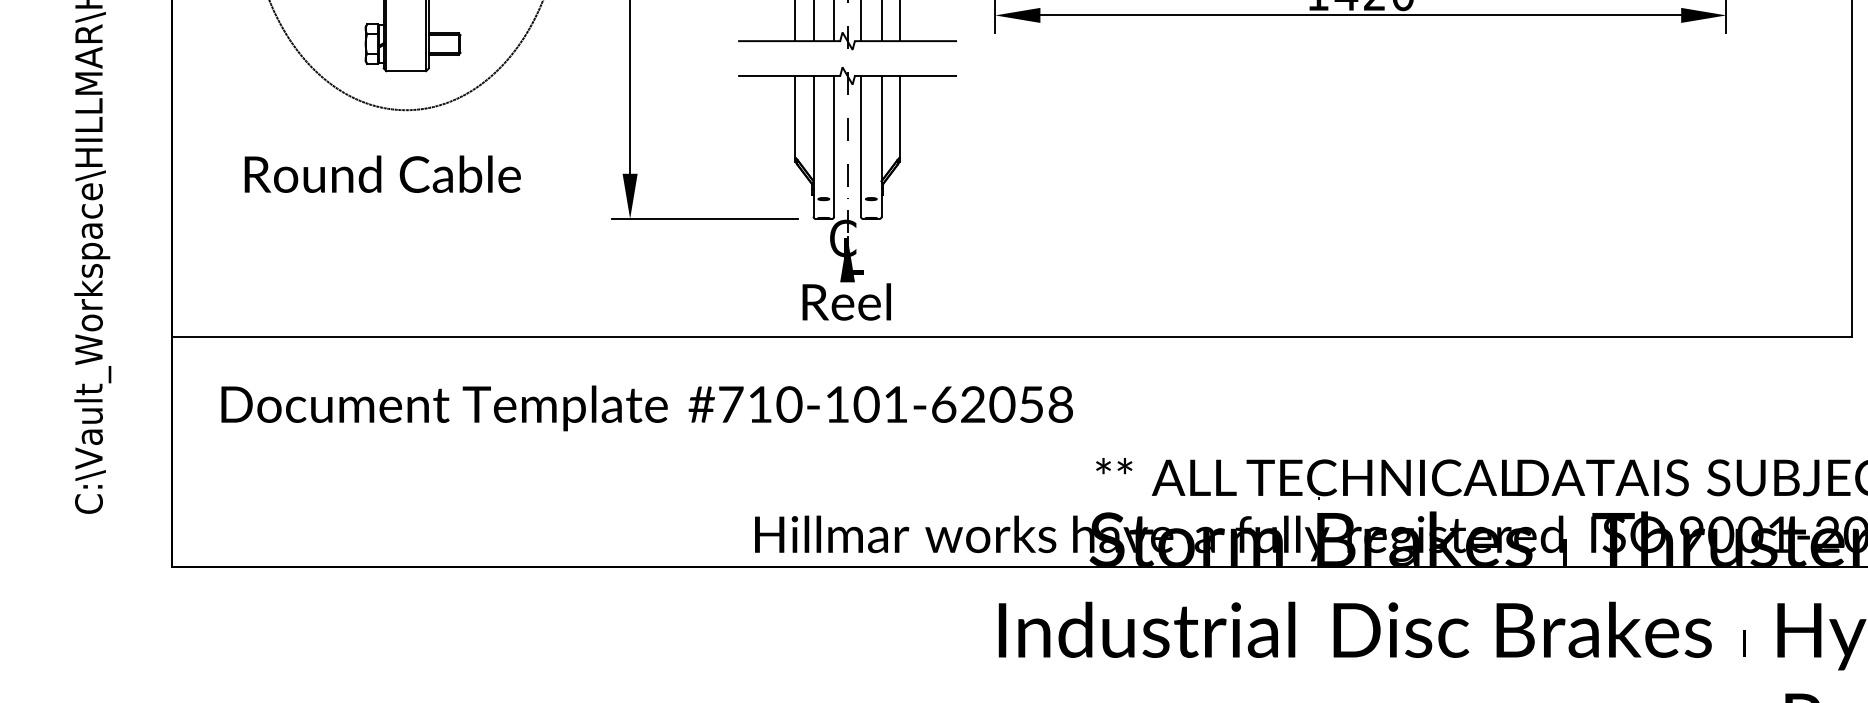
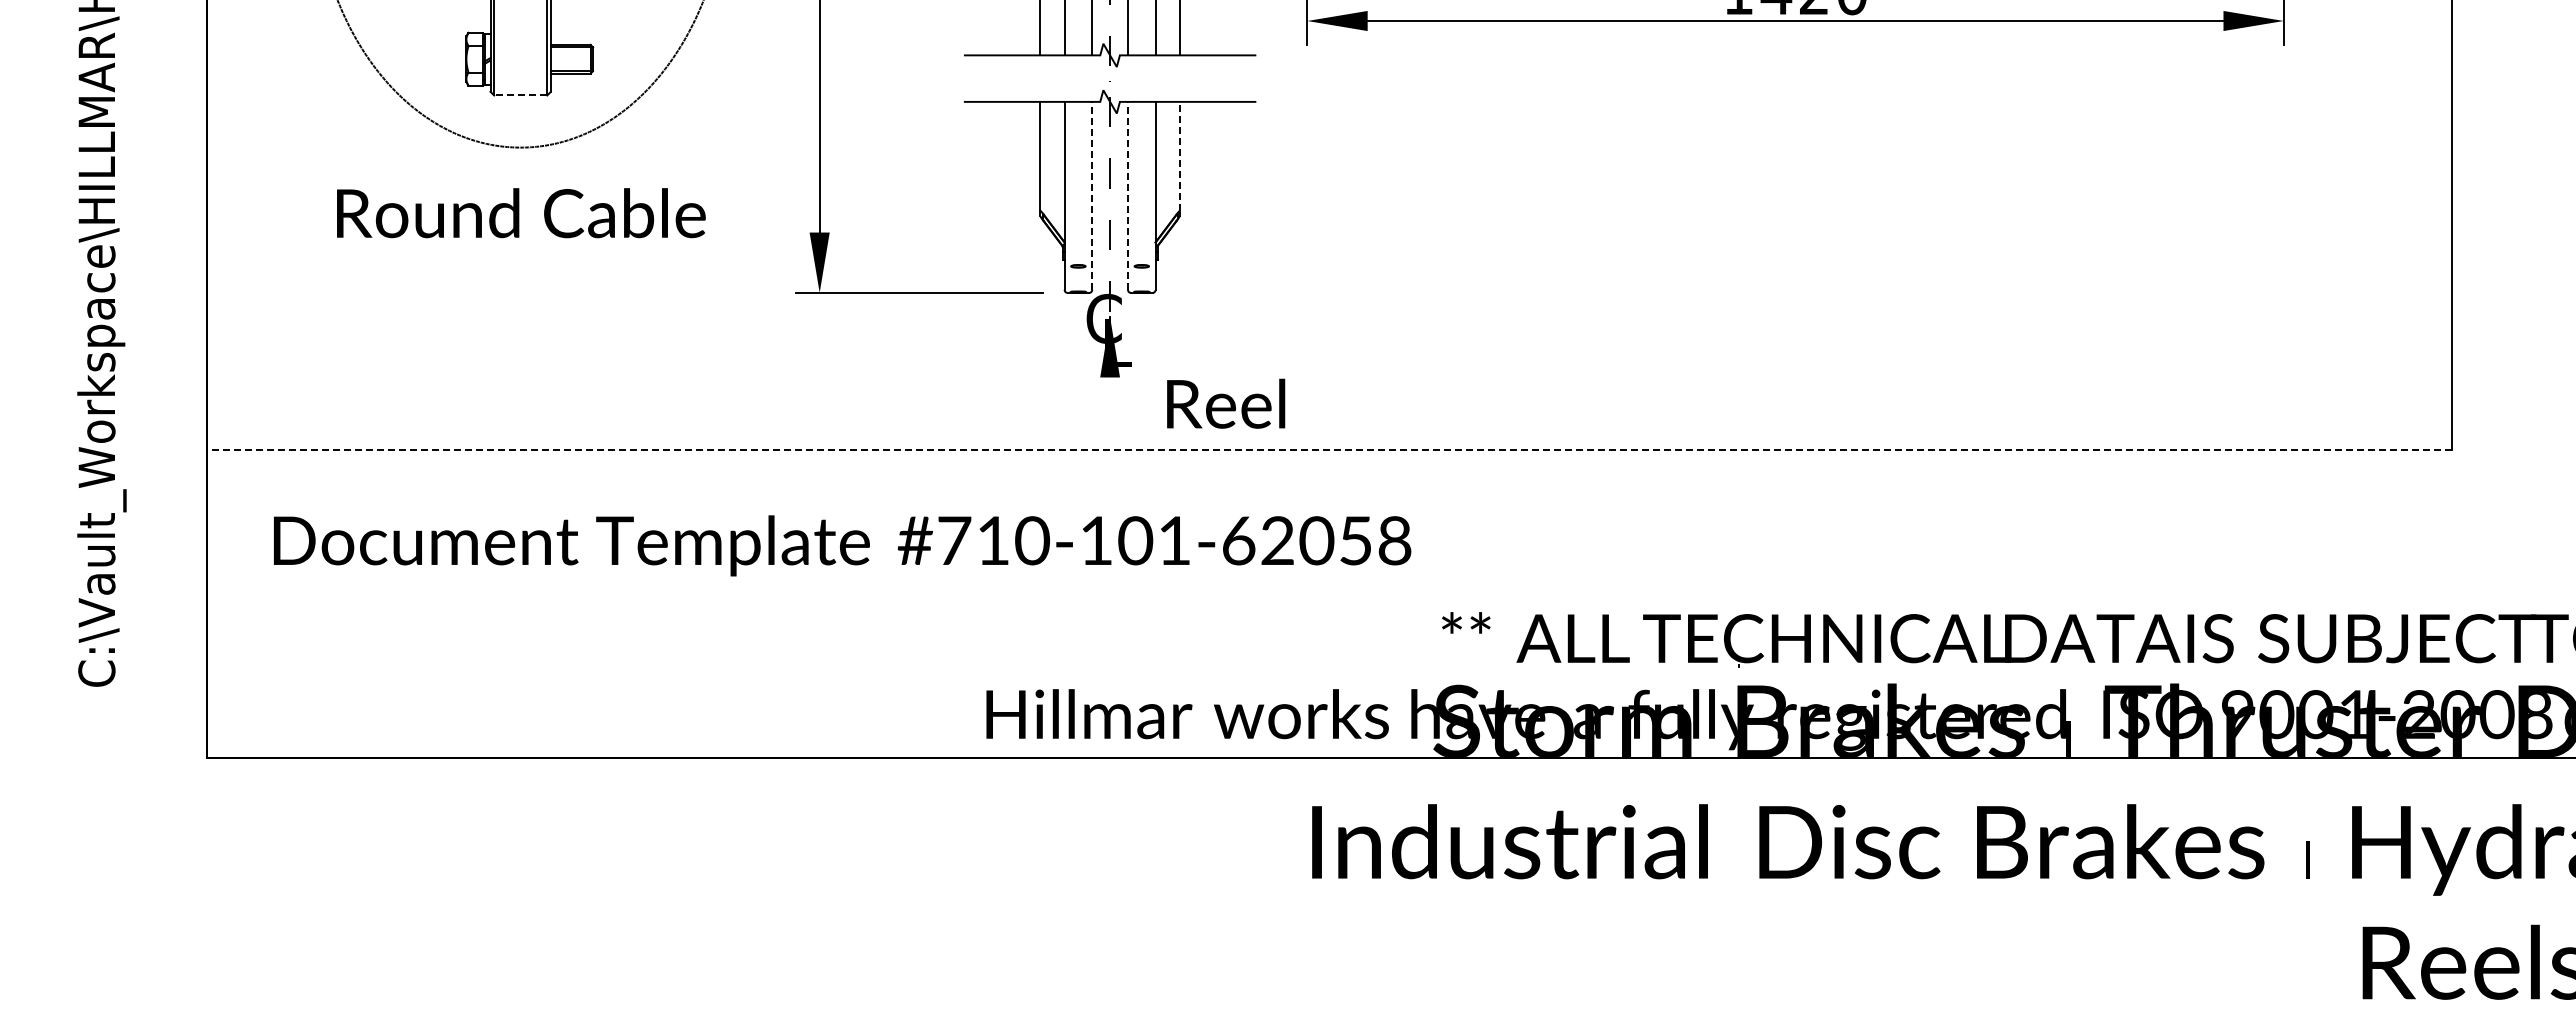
line: (406, 71) -> (520, 95), solid -> dashed
line: (899, 116) -> (1179, 156), solid -> dashed
line: (834, 146) -> (1092, 195), solid -> dashed
line: (861, 146) -> (1128, 195), solid -> dashed
text: (382, 174) -> (521, 213), moved
text: (847, 301) -> (1226, 403), moved
line: (1011, 336) -> (1329, 450), solid -> dashed

